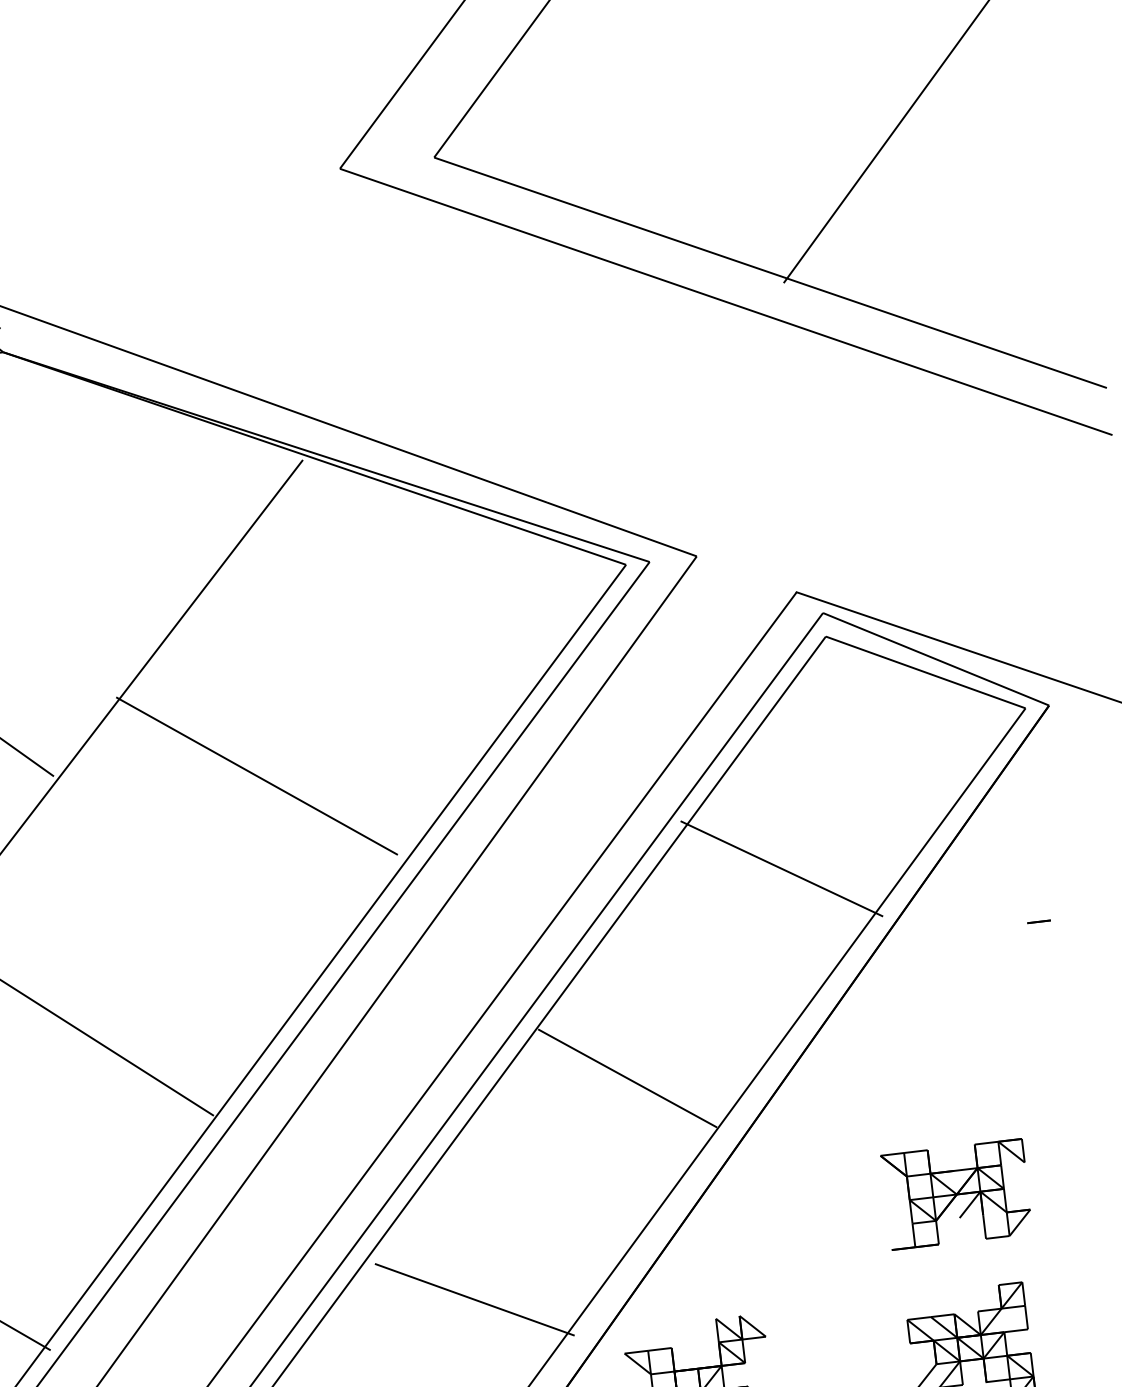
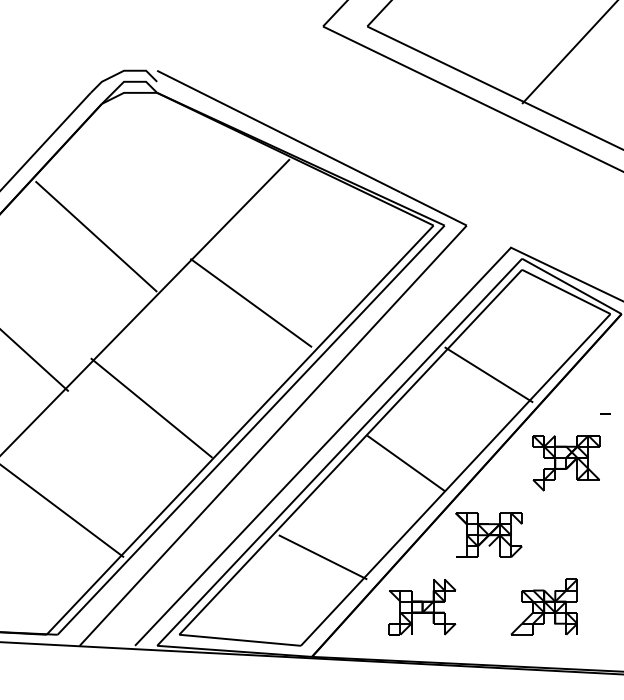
part: (969, 1037) -> (566, 463), added
part: (955, 1193) -> (488, 534), moved

